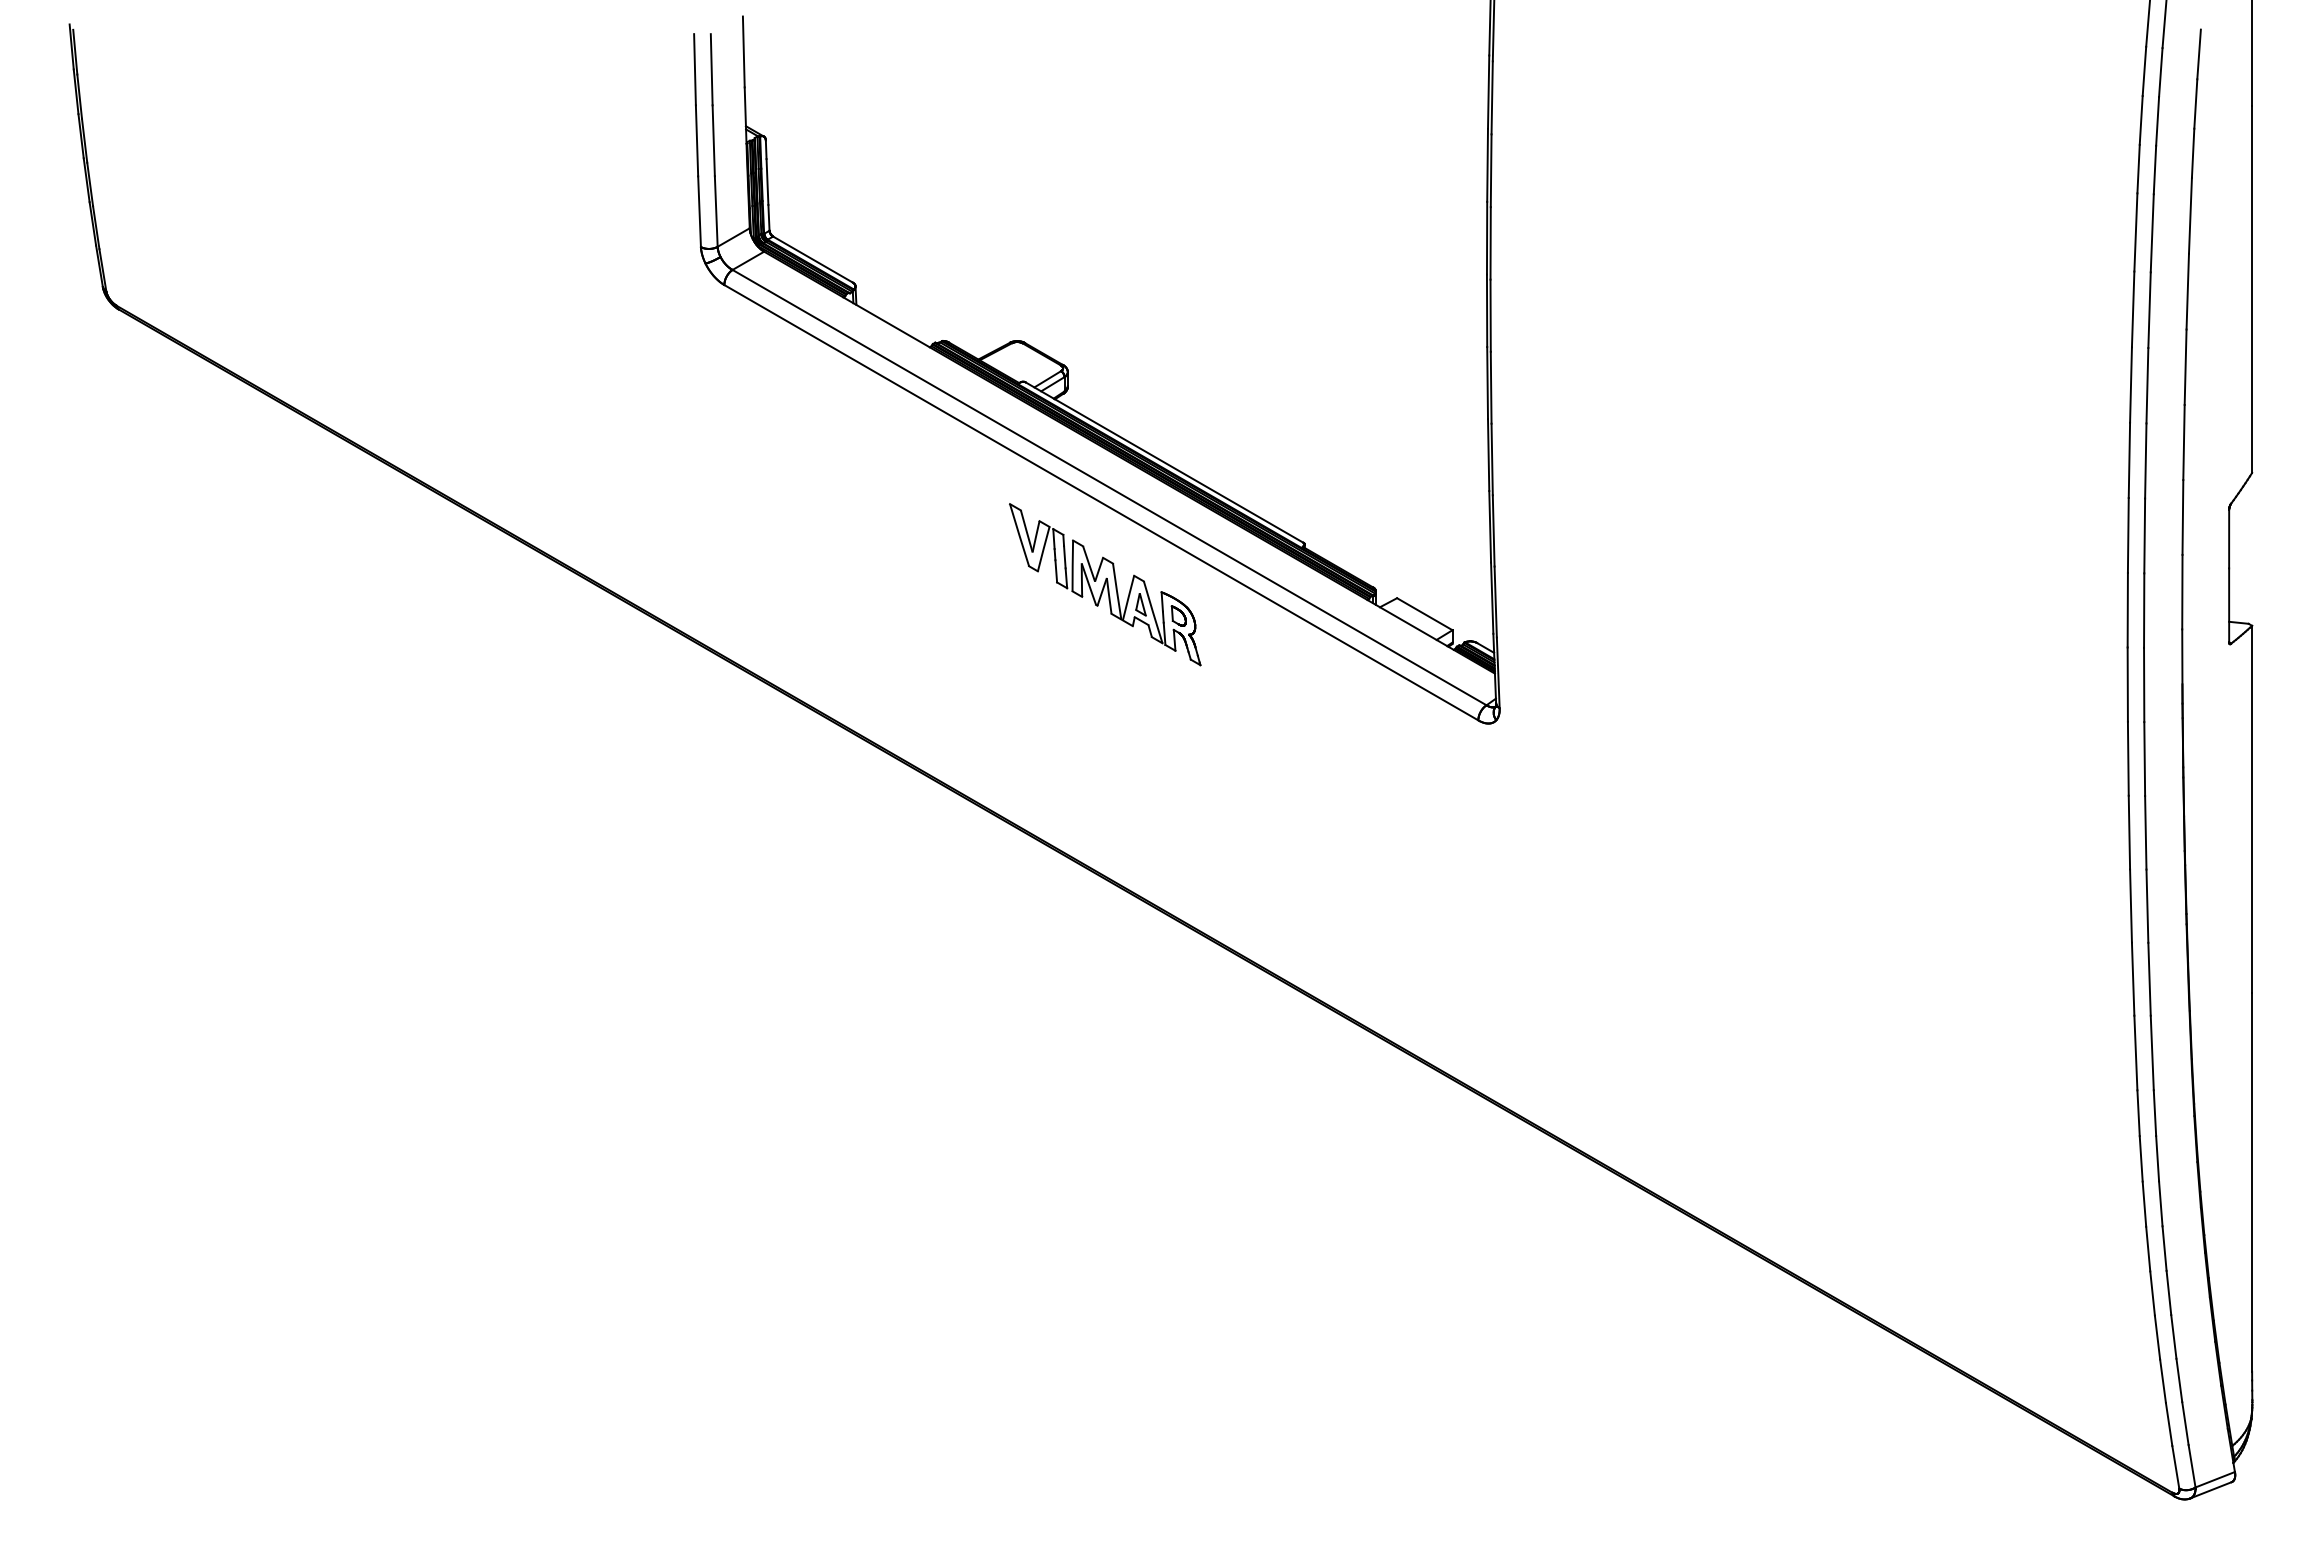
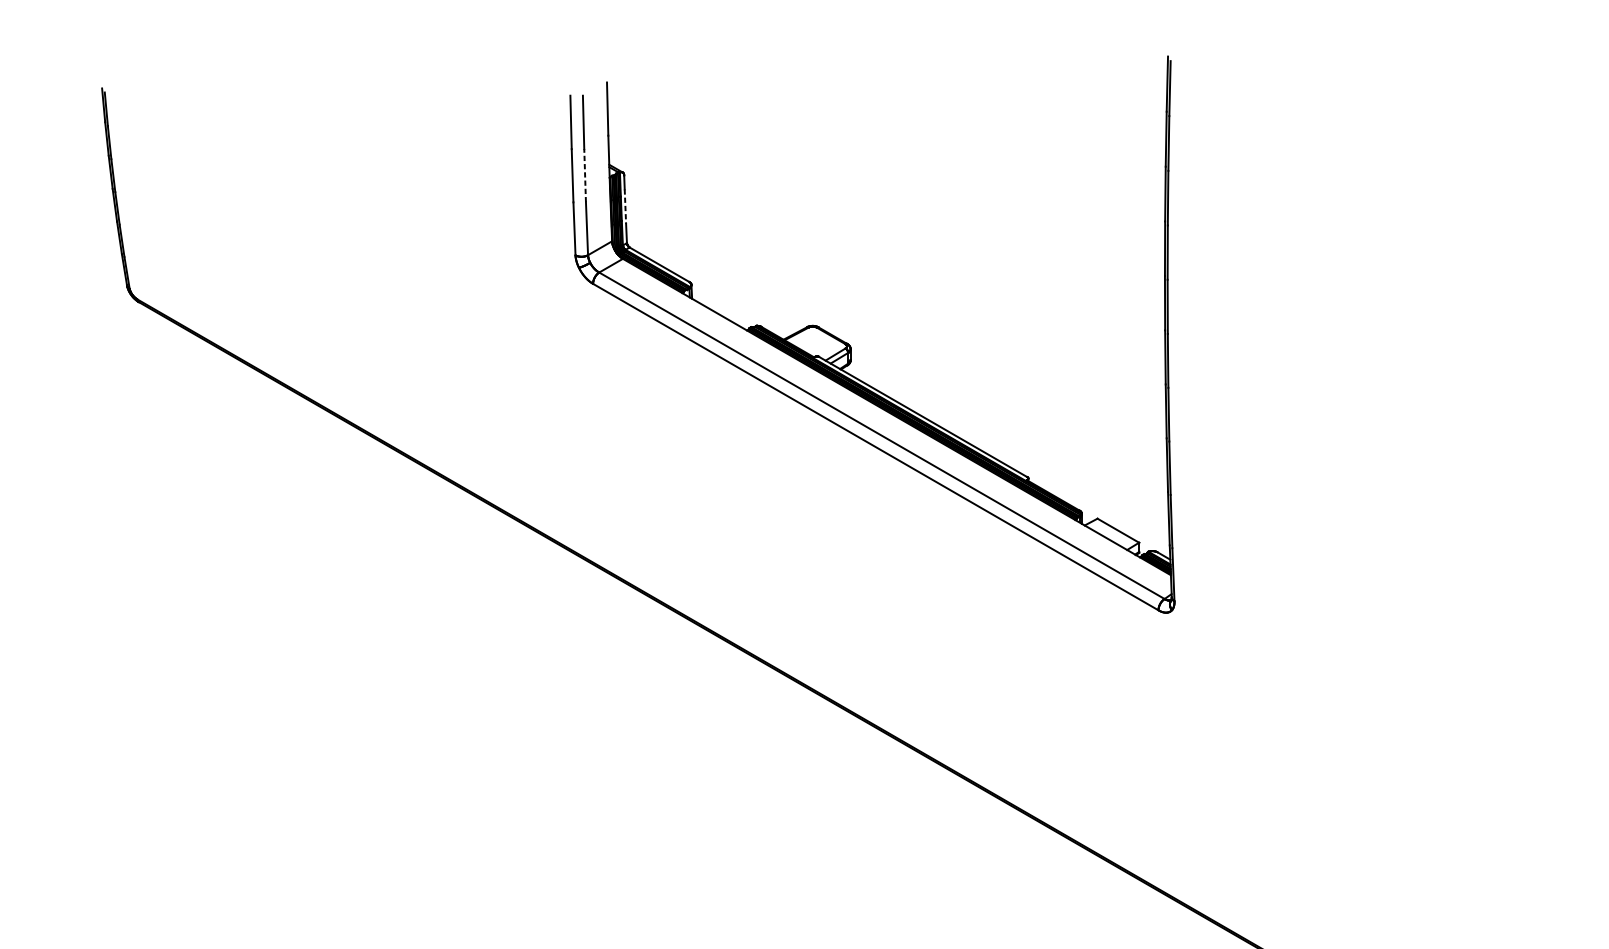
line: (713, 140) -> (584, 175), solid -> dashed
line: (767, 182) -> (625, 206), solid -> dashed
part: (1105, 584) -> (878, 508), removed

